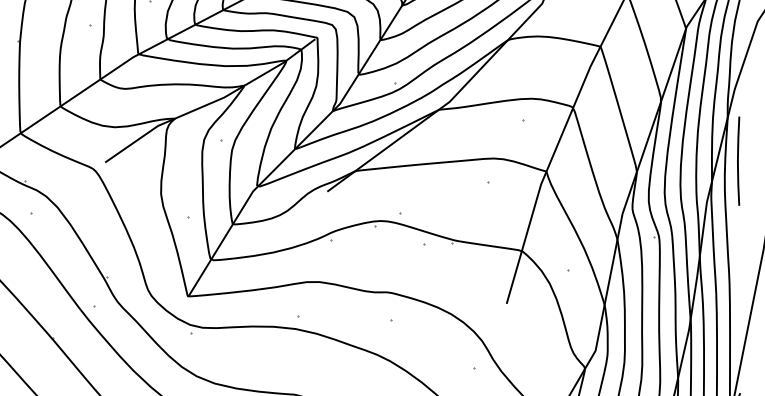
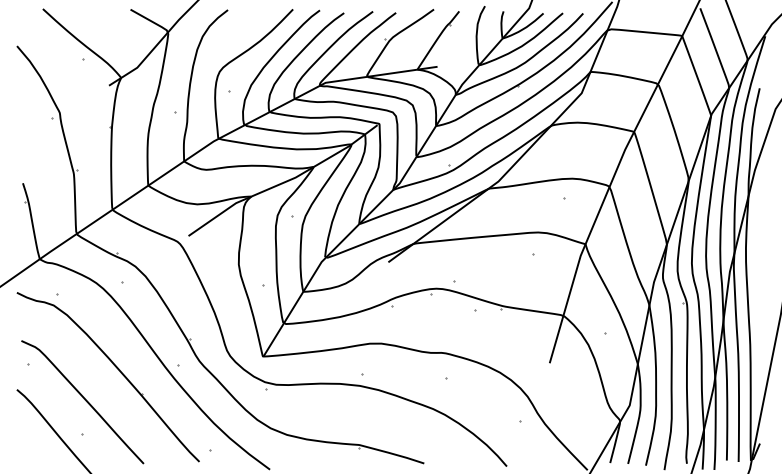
line: (737, 160) -> (757, 234), removed

